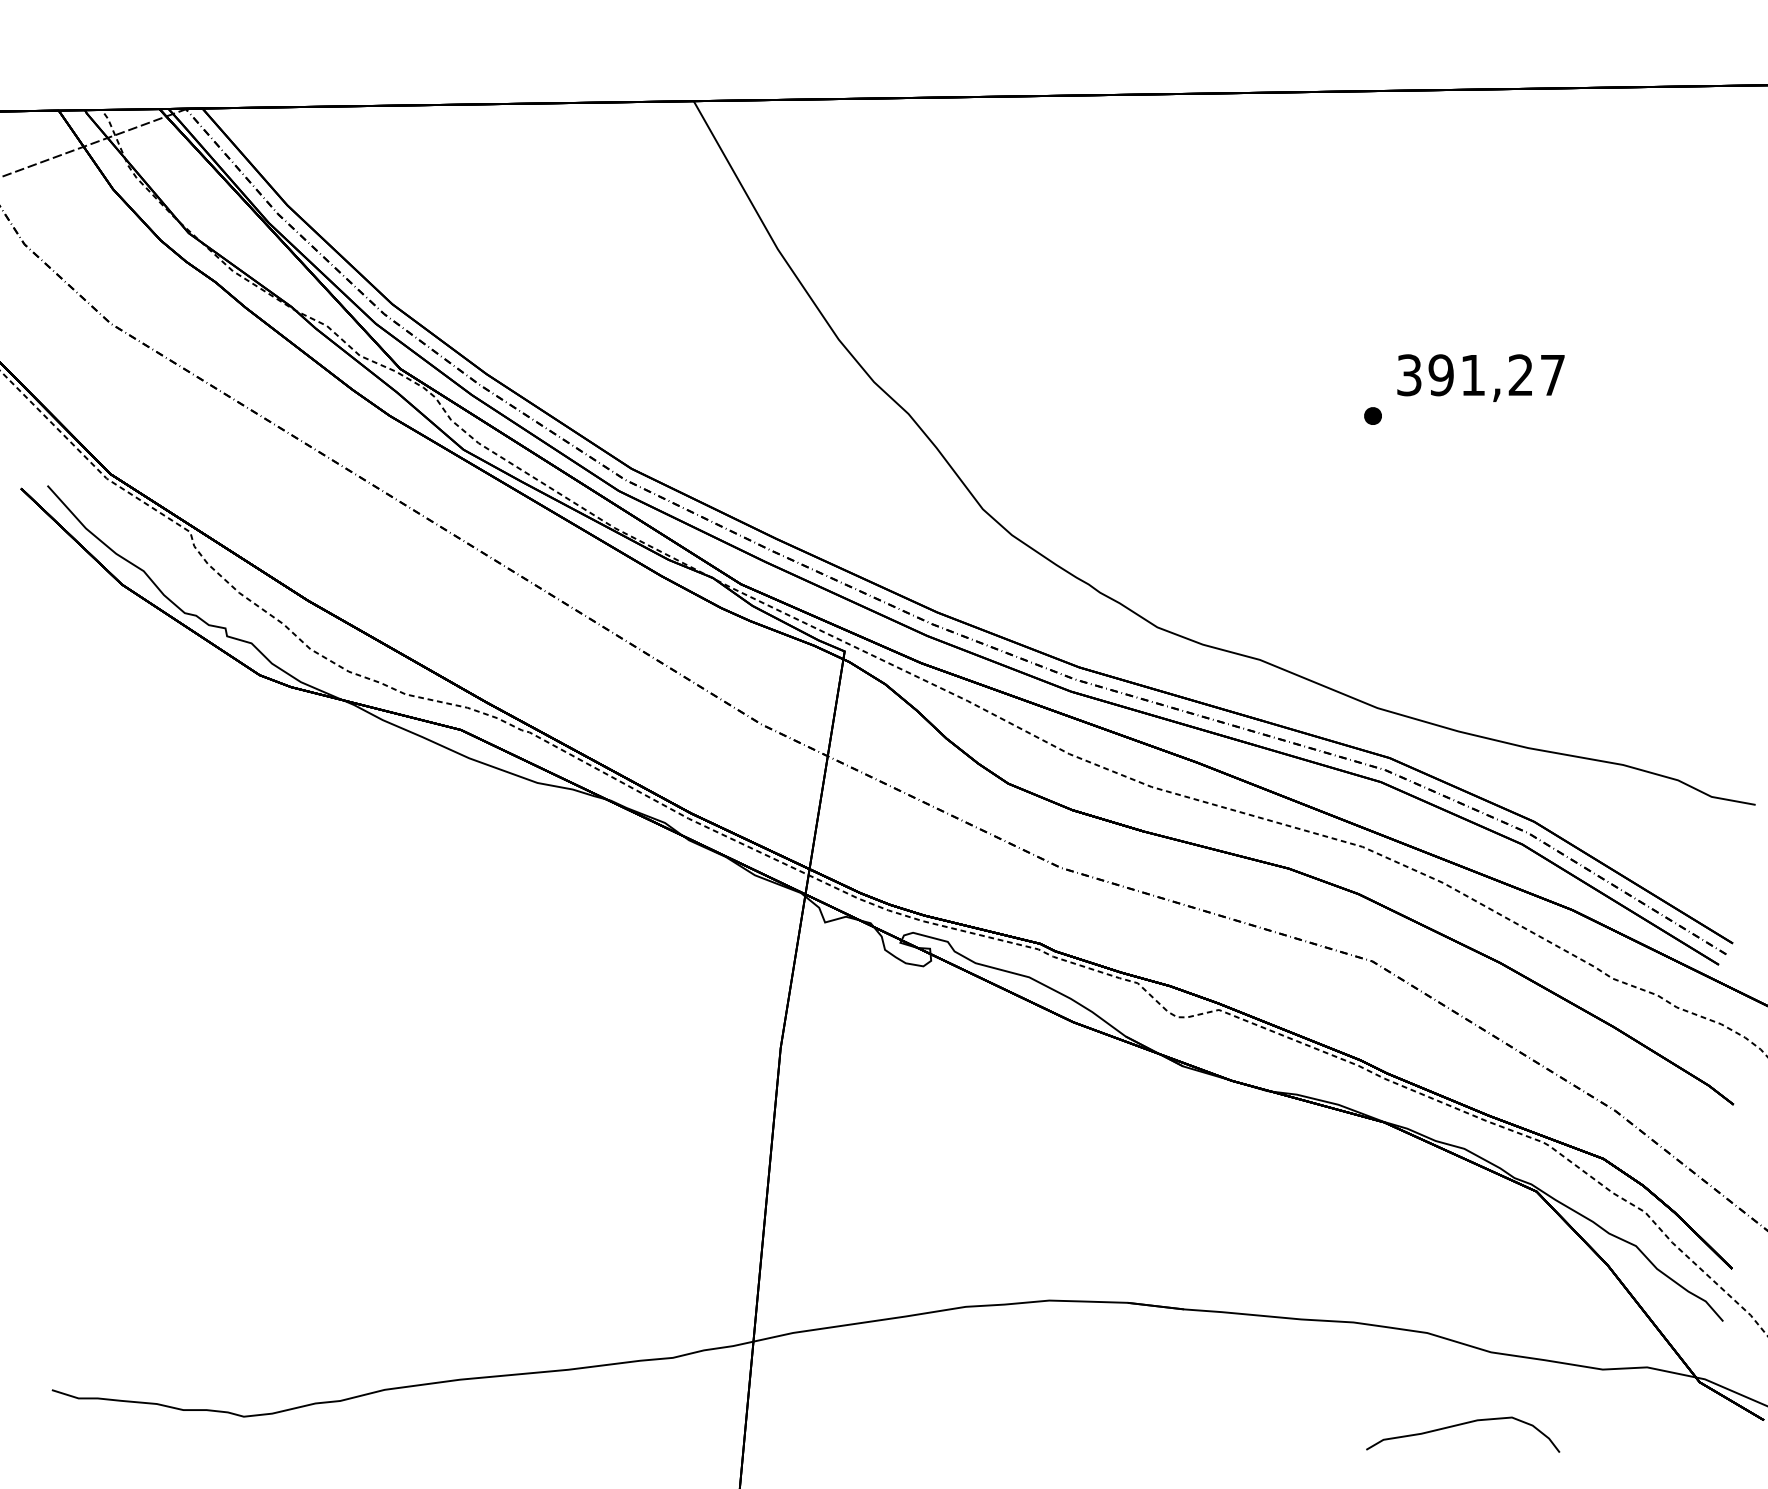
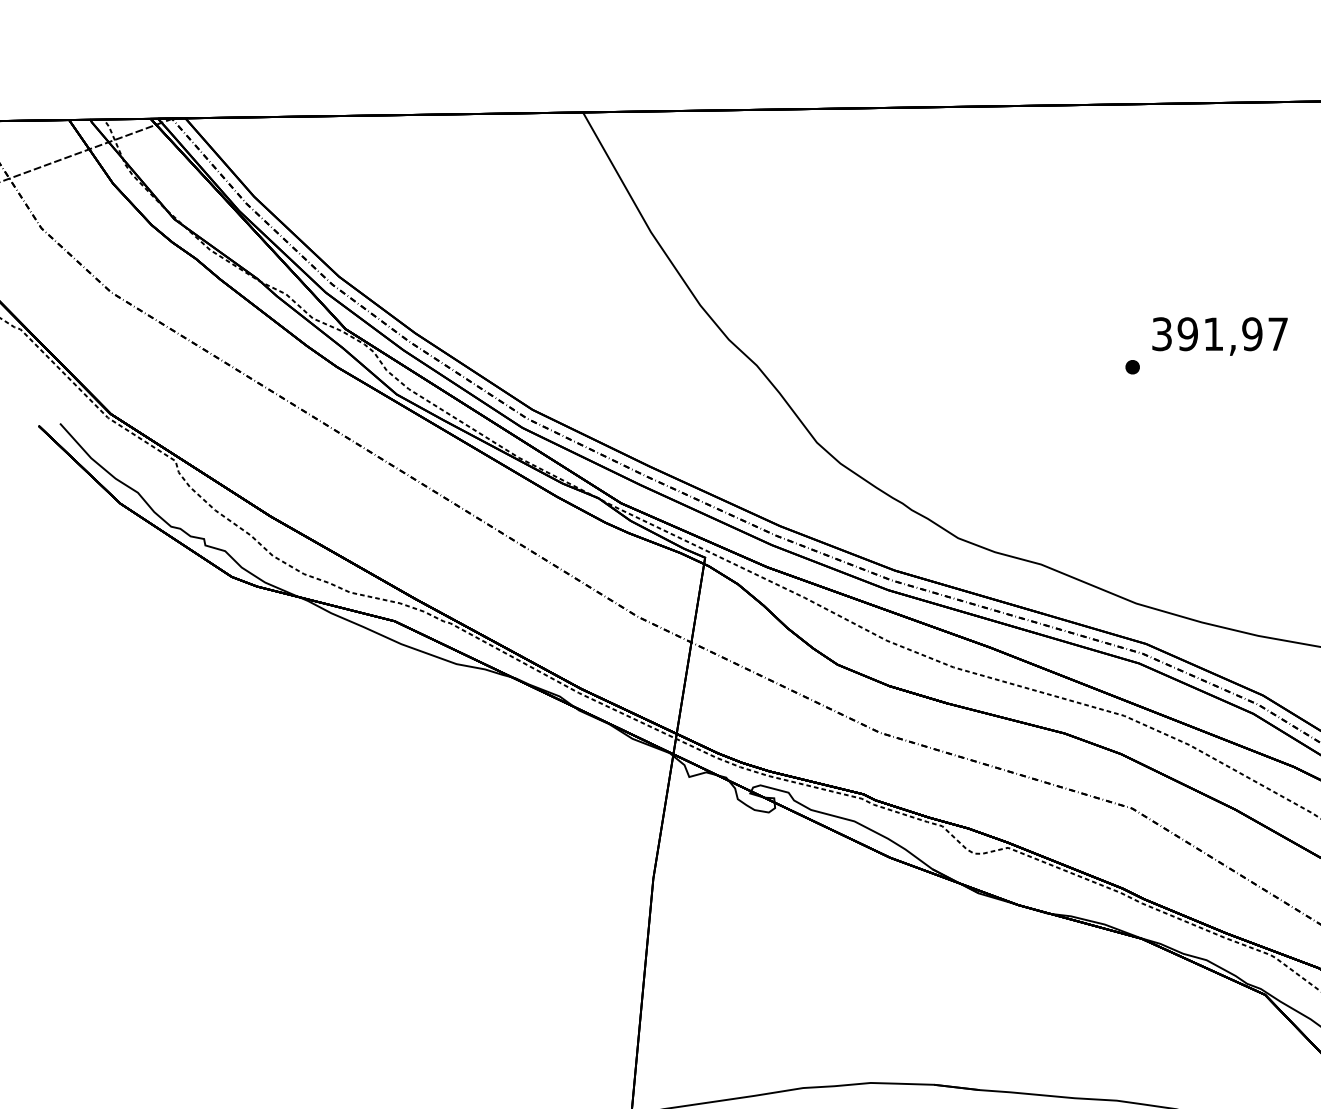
text: (1520, 375) -> (1252, 334), 391,27 -> 391,97

